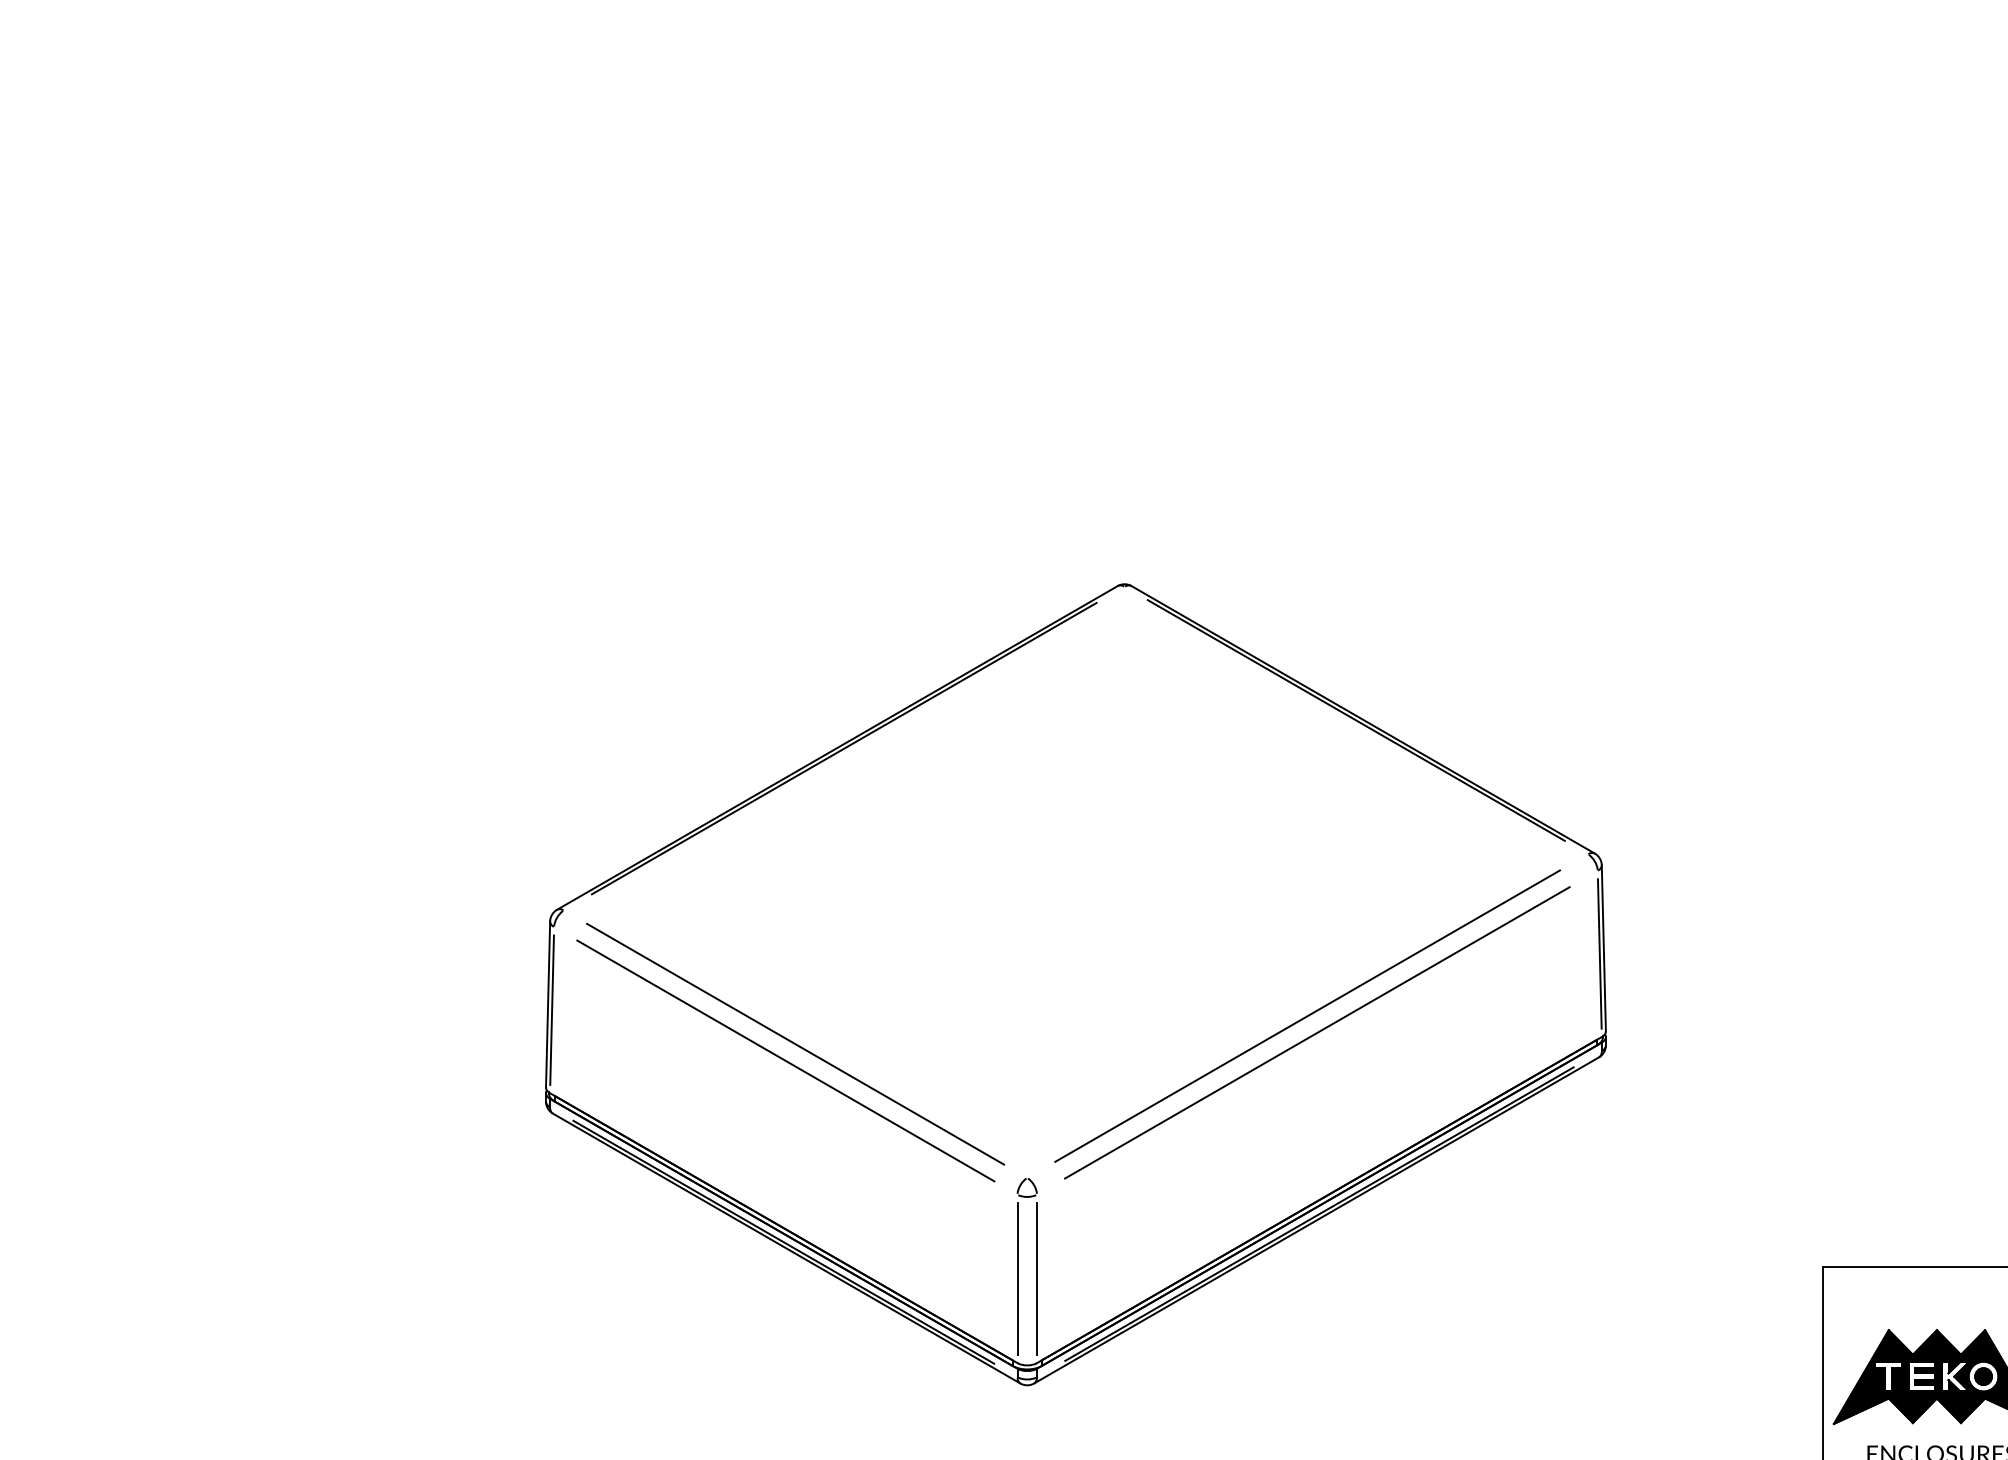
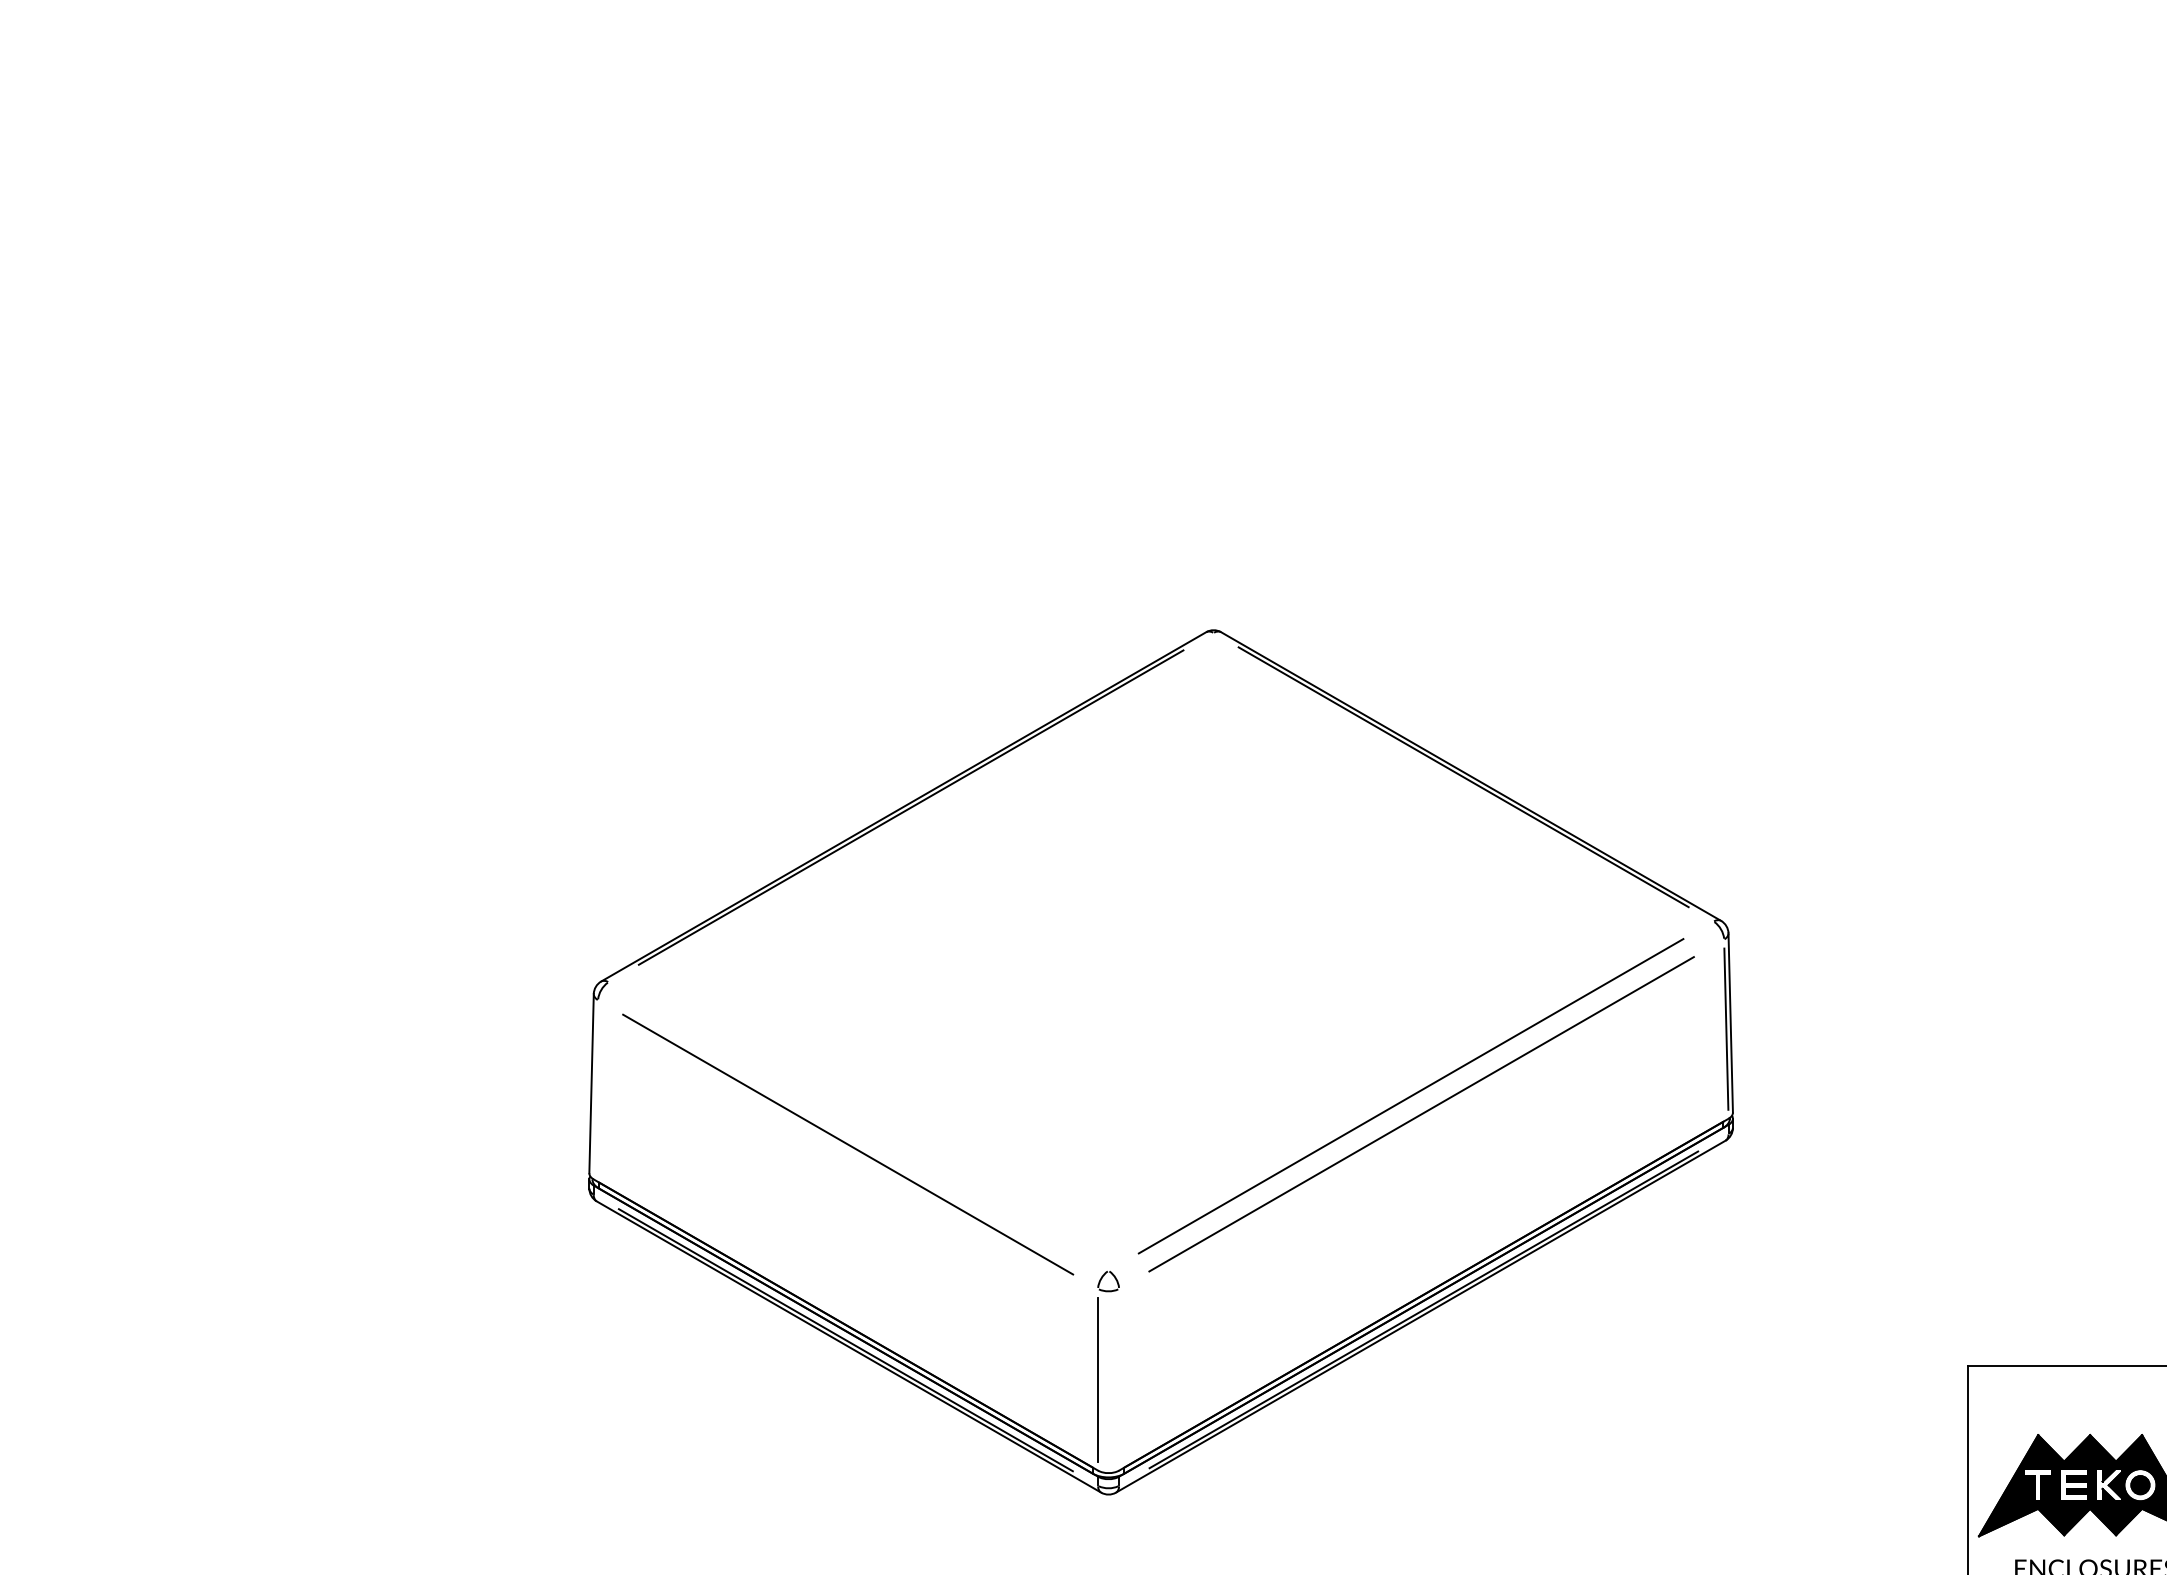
line: (551, 1009) -> (595, 1089), removed
line: (795, 1044) -> (858, 1126), removed
line: (1037, 1278) -> (1119, 1379), removed

